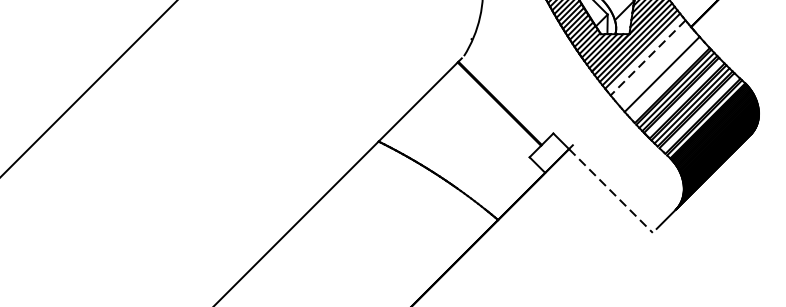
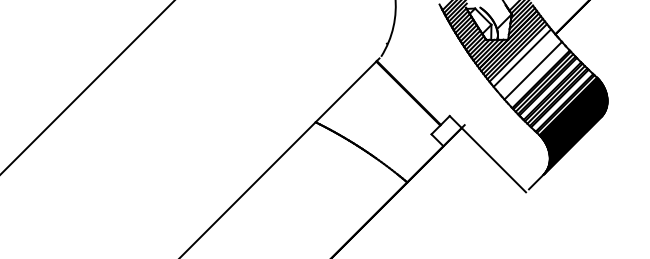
line: (648, 58) -> (522, 58), dashed -> solid
line: (611, 191) -> (494, 160), dashed -> solid

